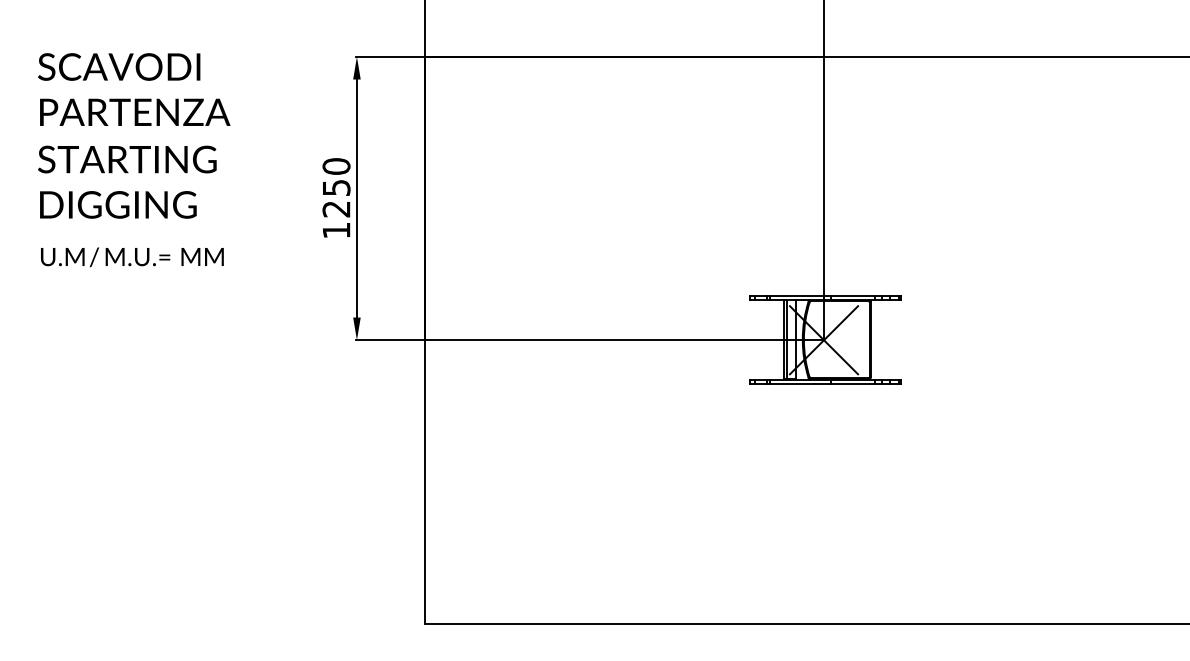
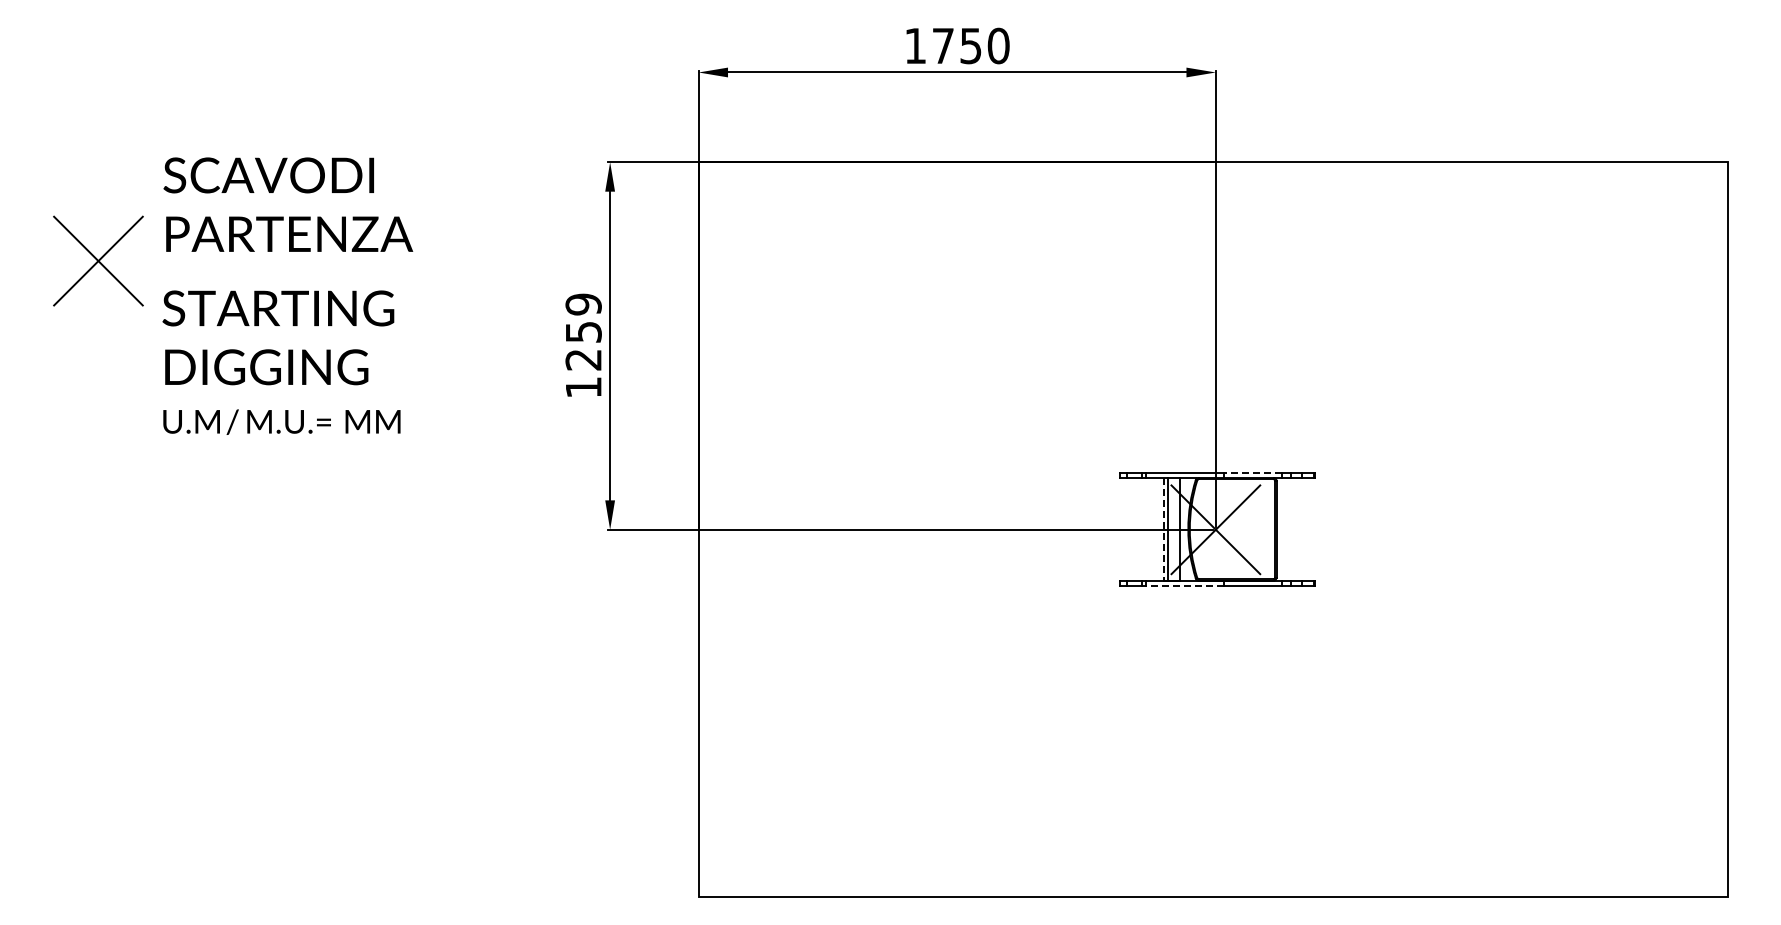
text: (134, 89) -> (288, 204), moved
text: (336, 166) -> (583, 304), 1250 -> 1259
text: (127, 181) -> (278, 337), moved
text: (132, 256) -> (281, 421), moved
line: (852, 296) -> (1252, 472), solid -> dashed
line: (783, 340) -> (1163, 529), solid -> dashed
line: (799, 383) -> (1184, 586), solid -> dashed

